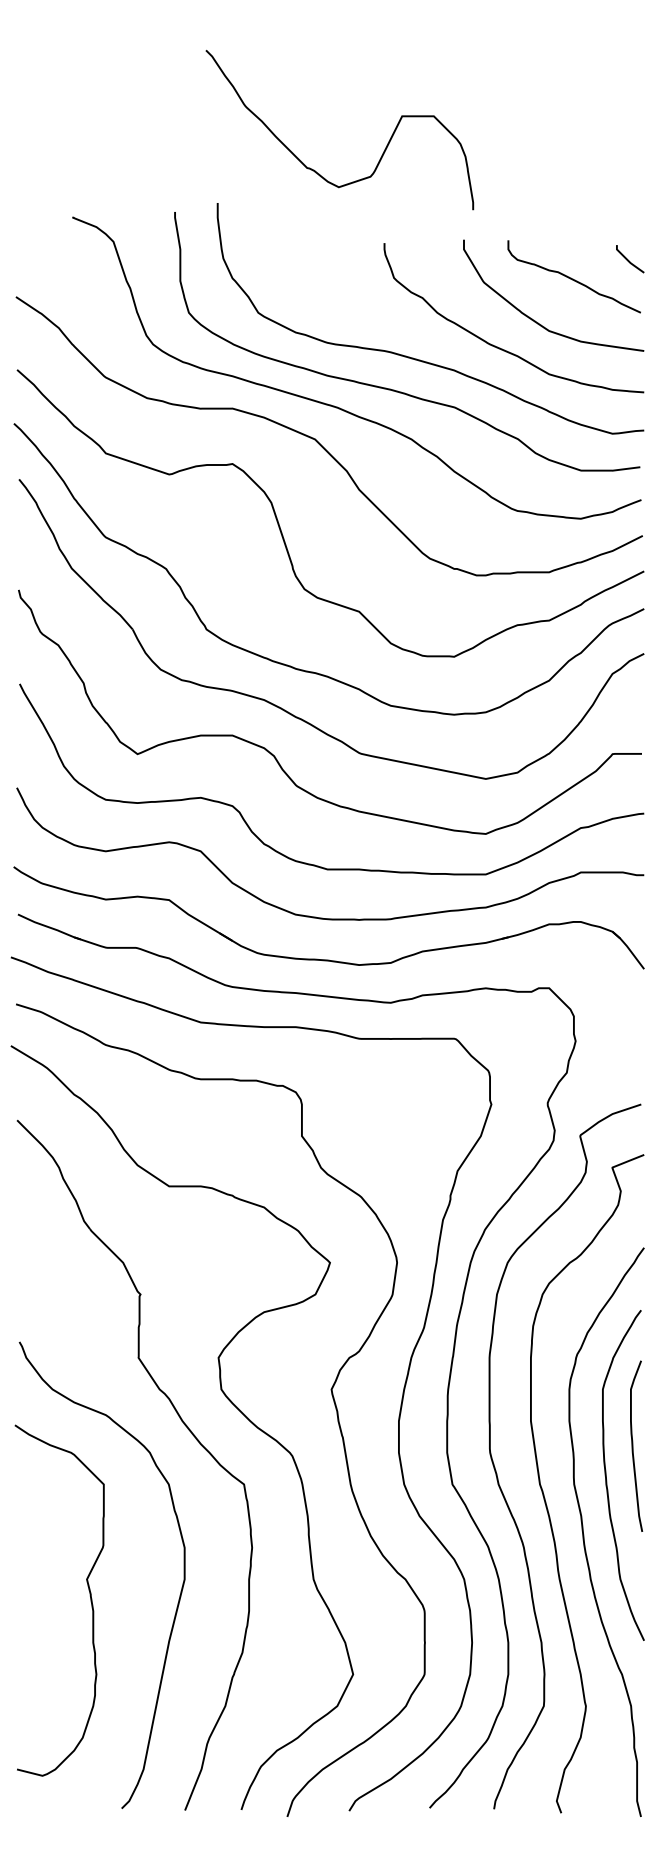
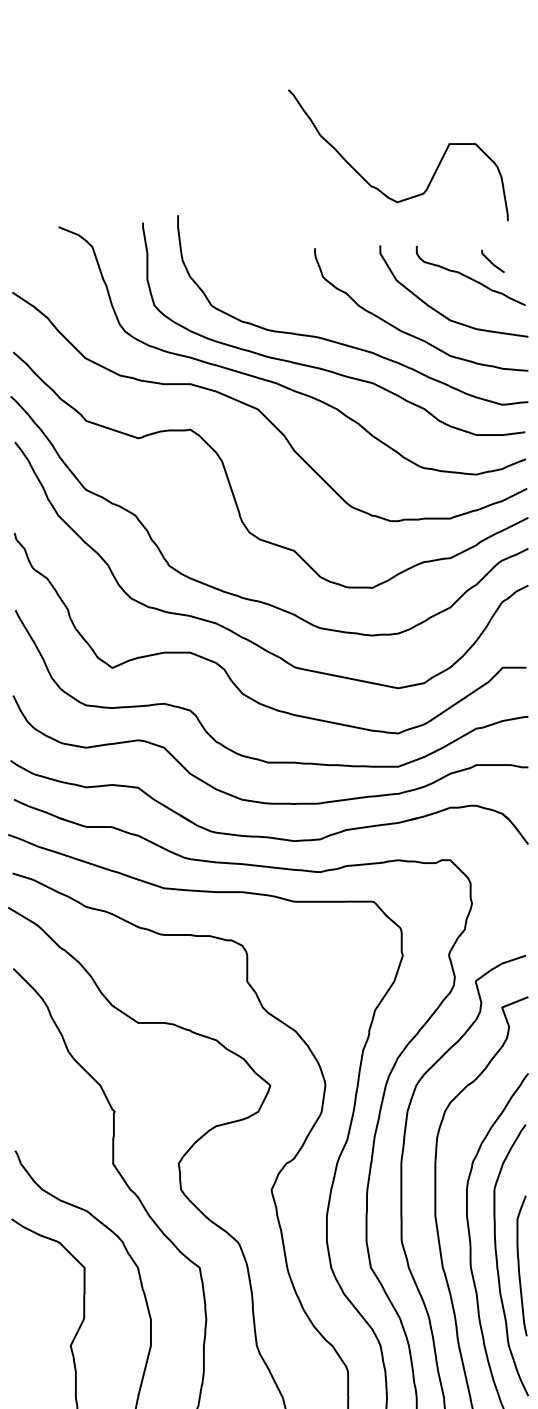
curve: (315, 170) -> (378, 188), moved
curve: (629, 260) -> (492, 262), moved
curve: (633, 1445) -> (519, 1265), moved

